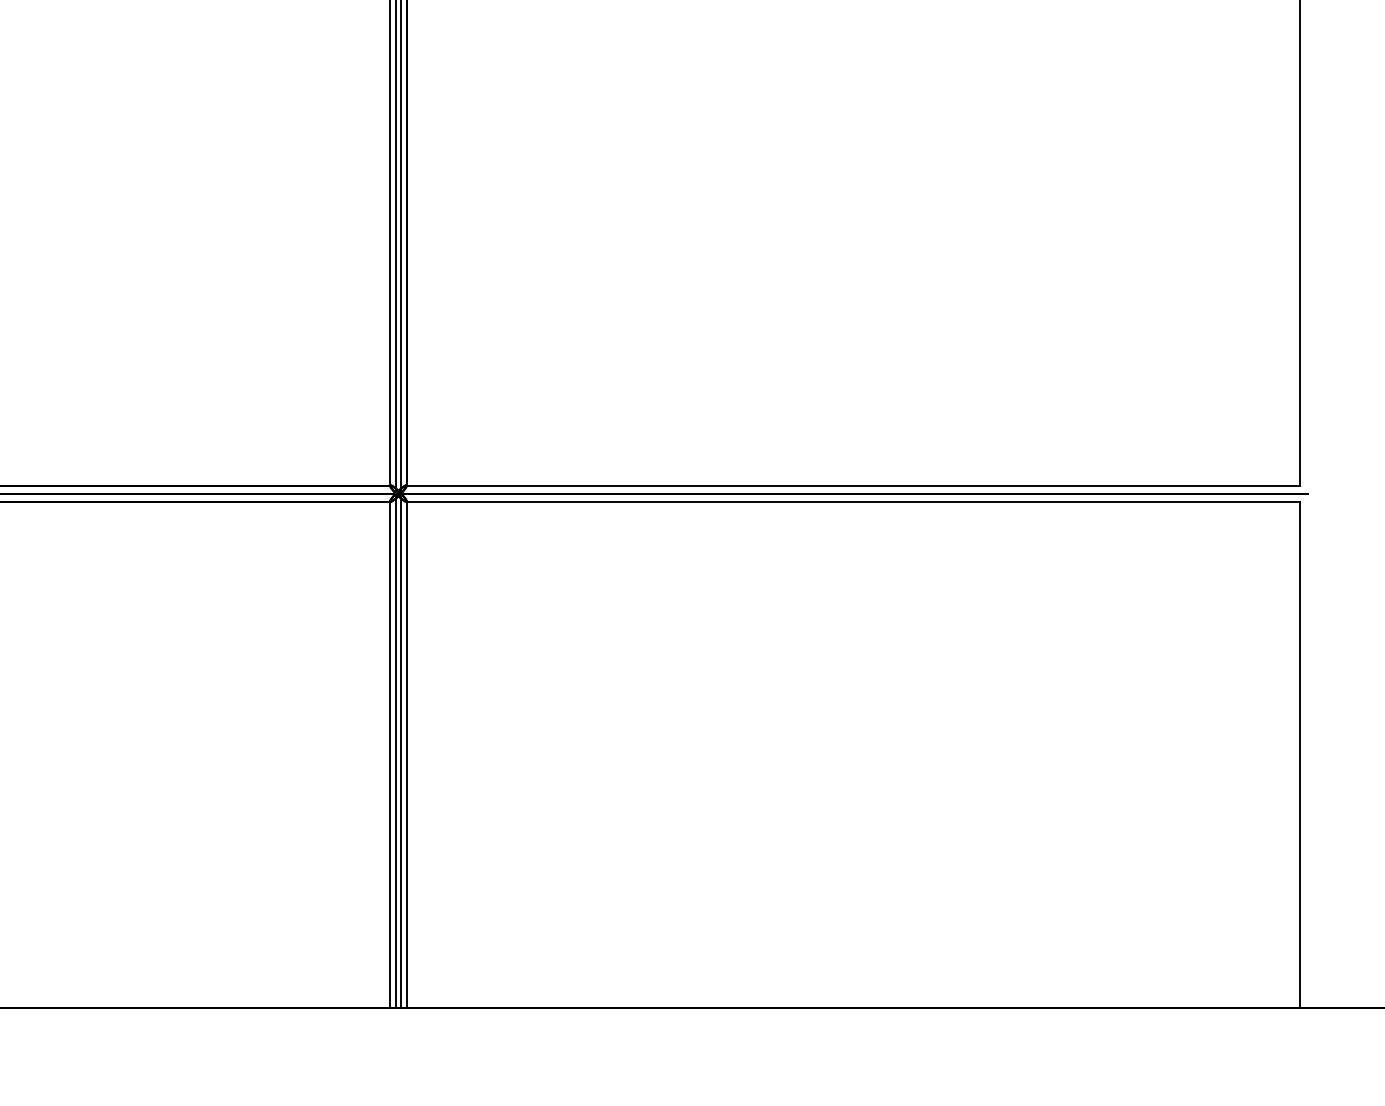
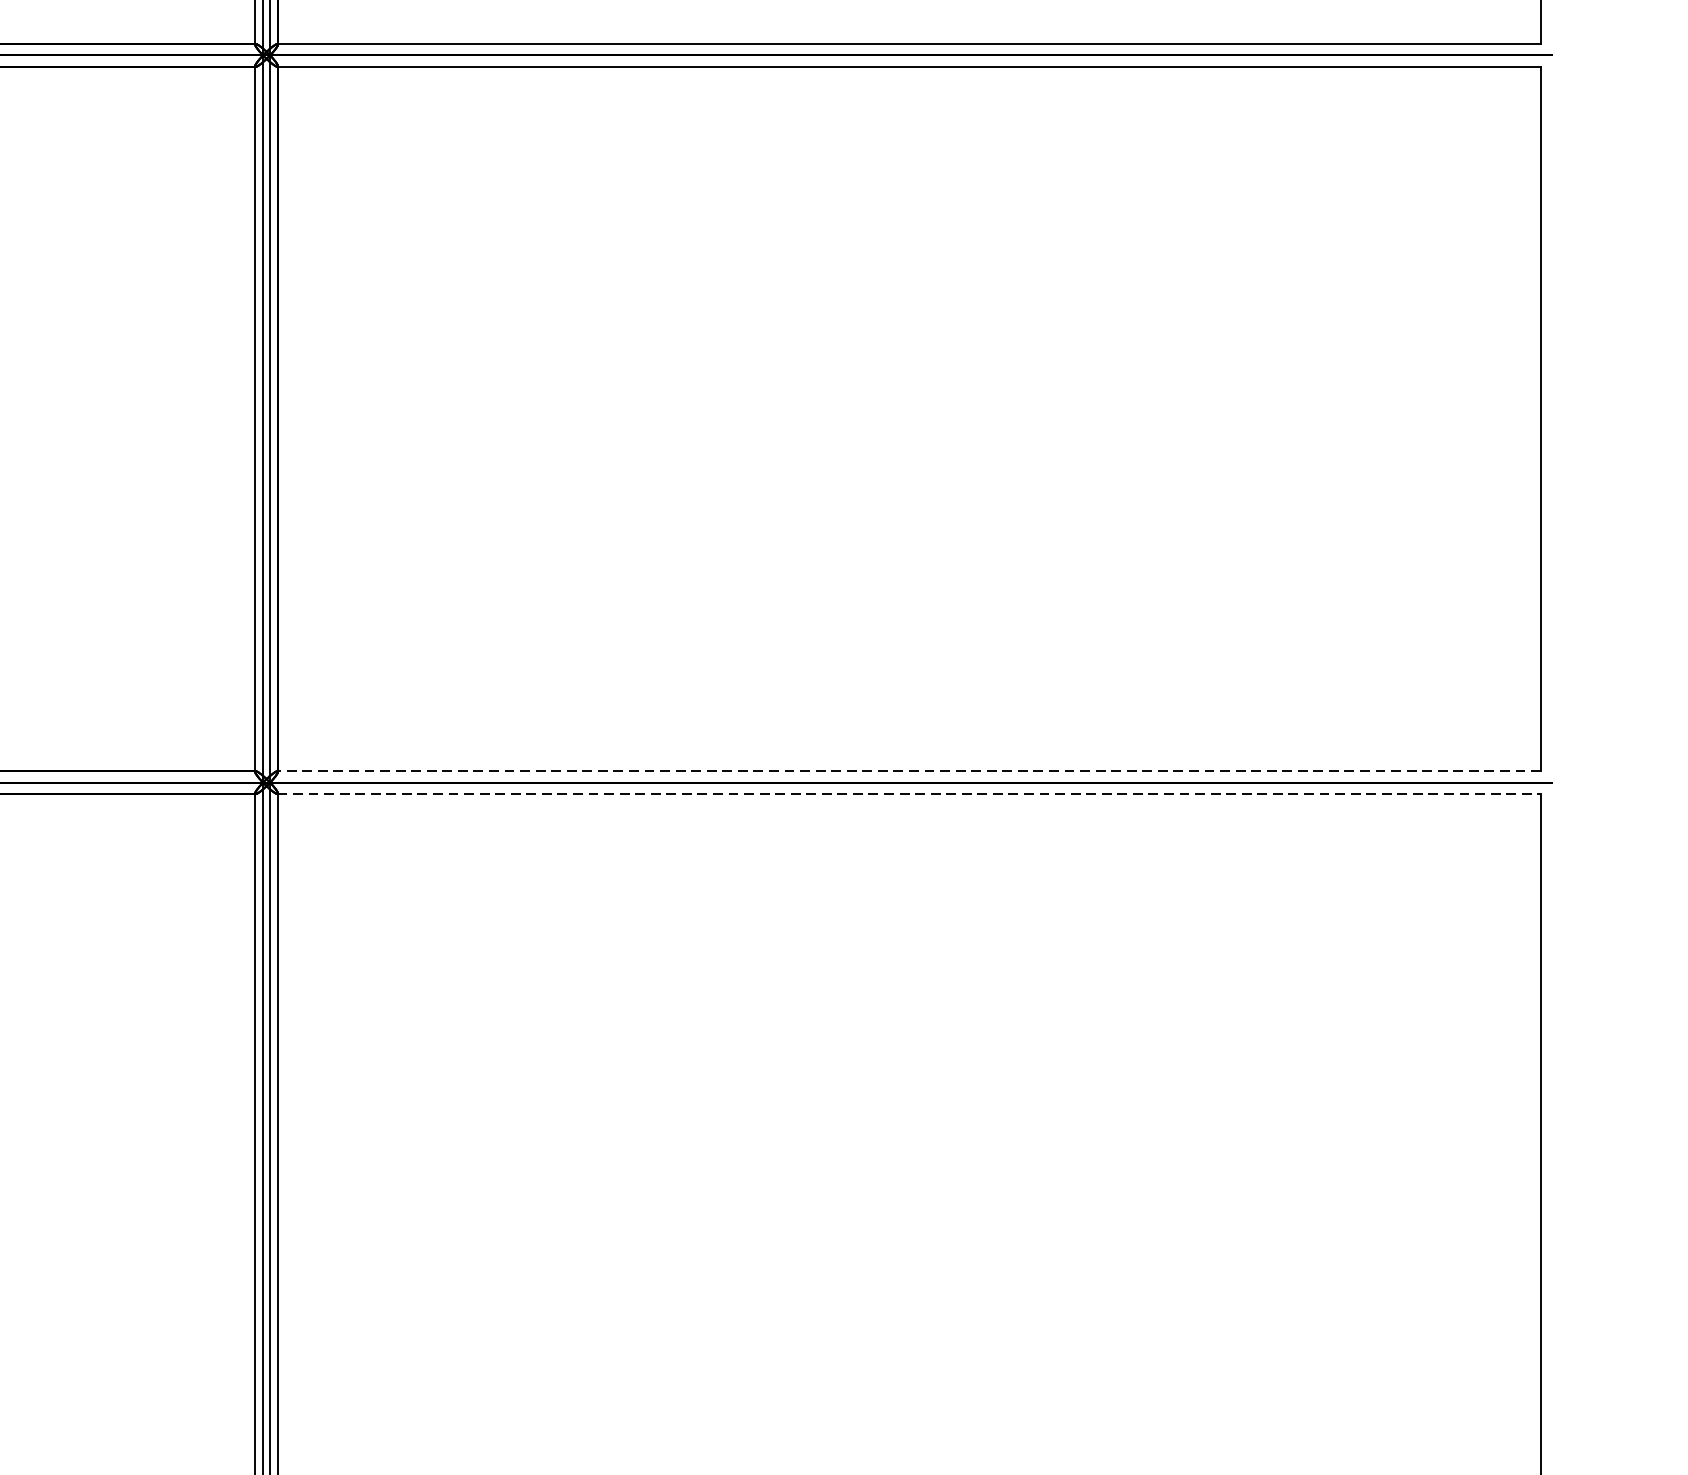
line: (852, 485) -> (908, 771), solid -> dashed
line: (852, 501) -> (908, 793), solid -> dashed

